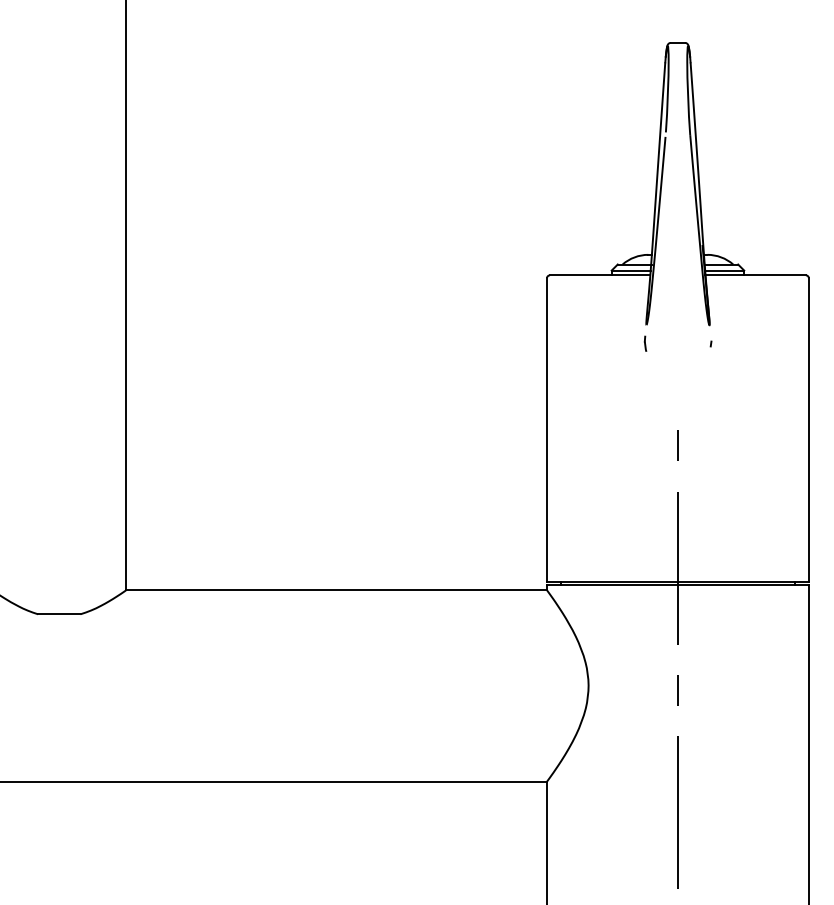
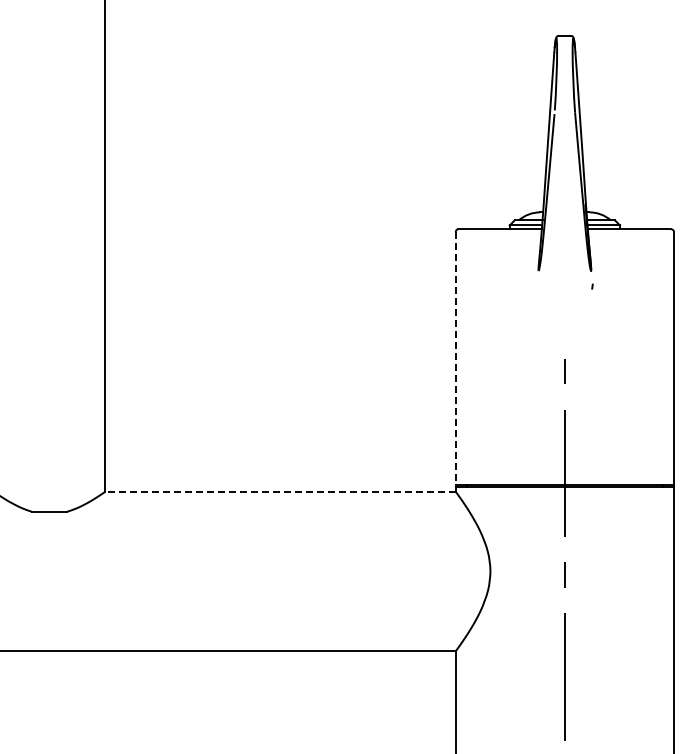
part: (645, 343) -> (537, 286), removed
line: (546, 430) -> (455, 358), solid -> dashed
line: (336, 589) -> (280, 491), solid -> dashed

